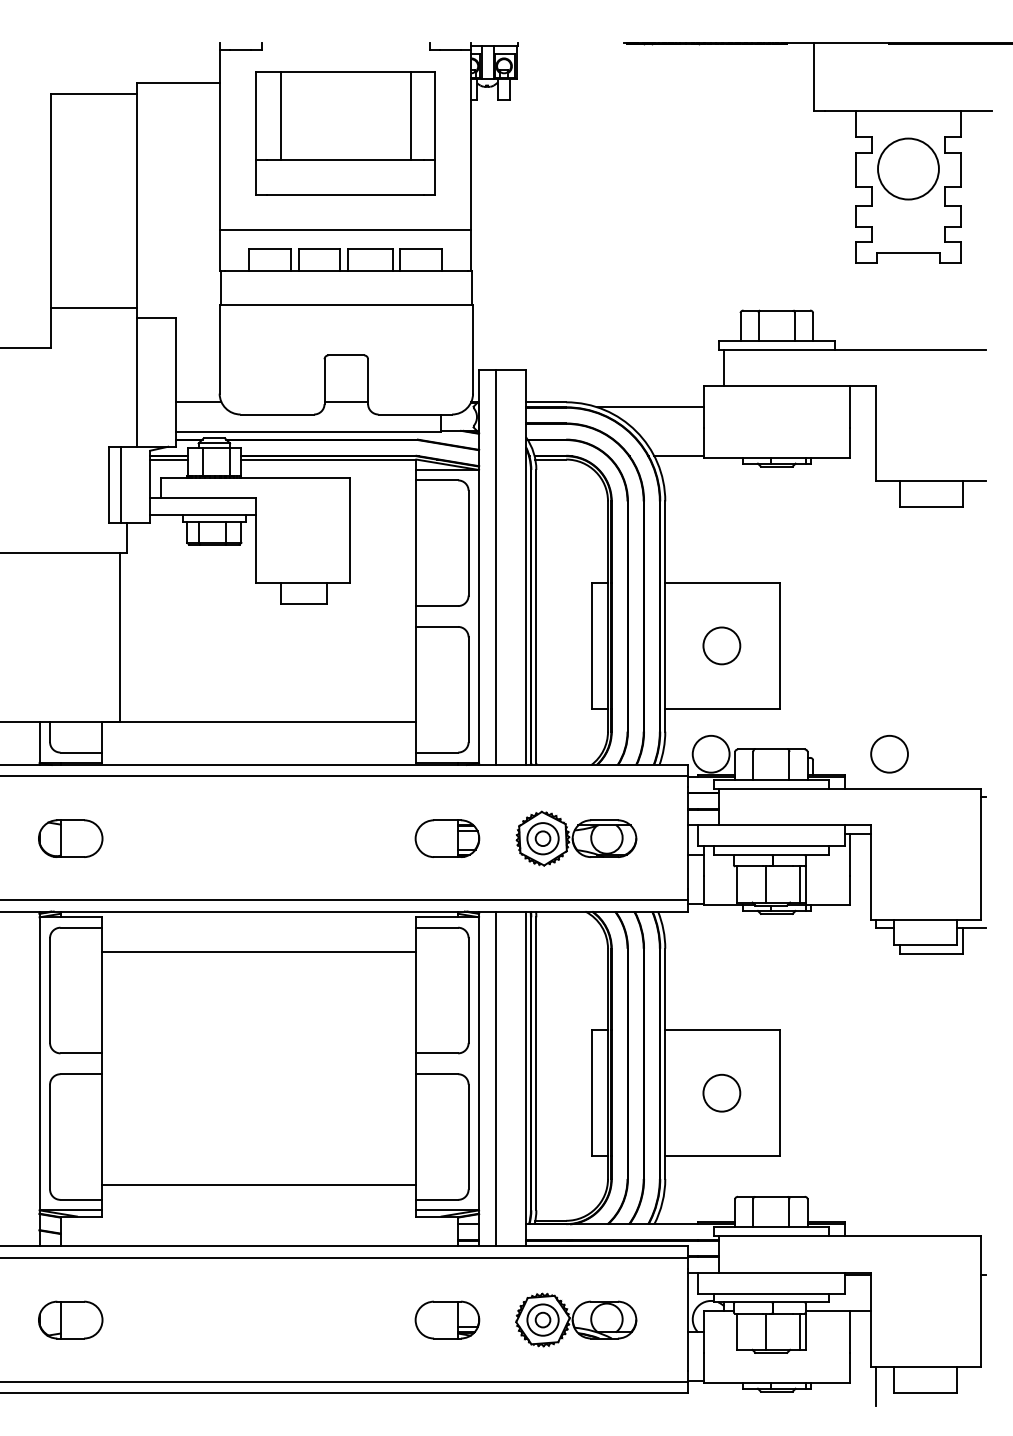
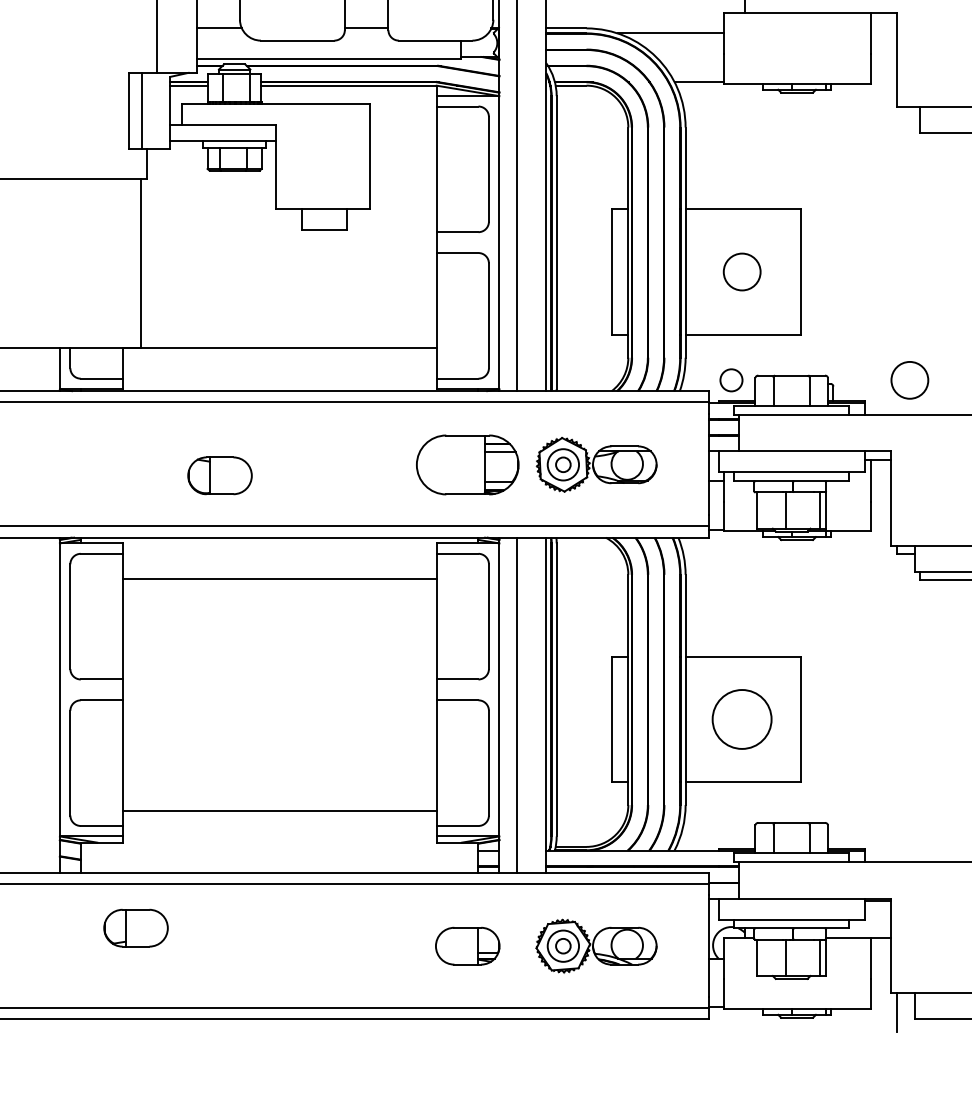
circle: (710, 753) -> (730, 379), size x0.6
part: (70, 838) -> (219, 475), moved
part: (447, 838) -> (467, 464), size x1.6
circle: (721, 1092) -> (741, 718), size x1.6
part: (70, 1319) -> (135, 927), moved

